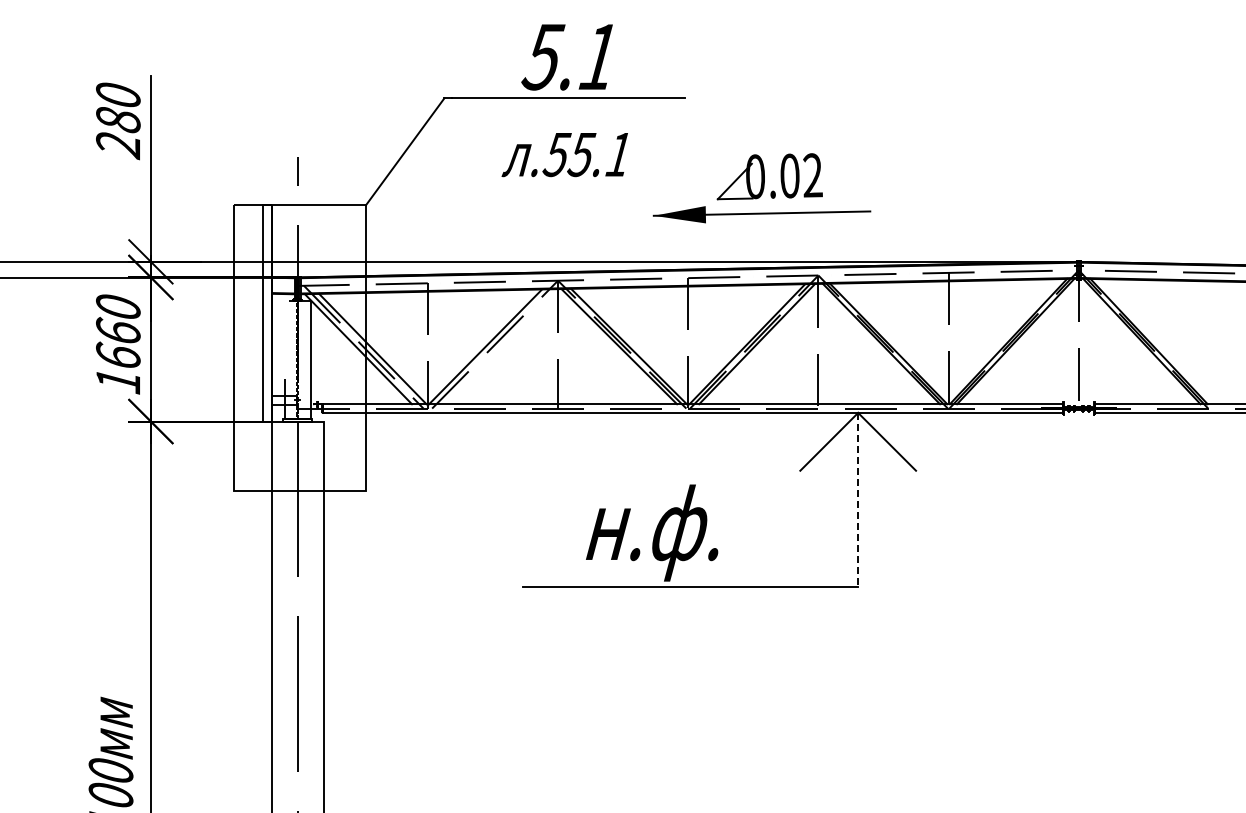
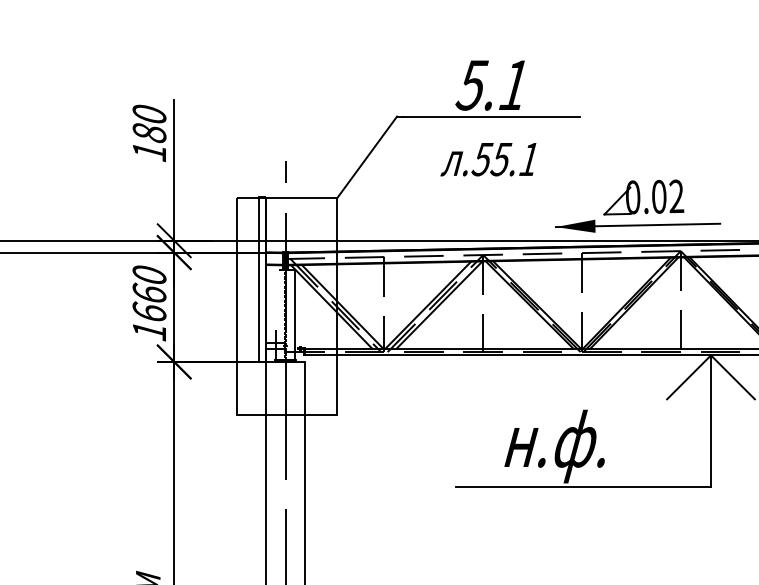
text: (117, 146) -> (148, 153), 280 -> 180
part: (761, 188) -> (637, 206), moved
line: (500, 346) -> (439, 304), added
line: (858, 499) -> (711, 421), dashed -> solid

